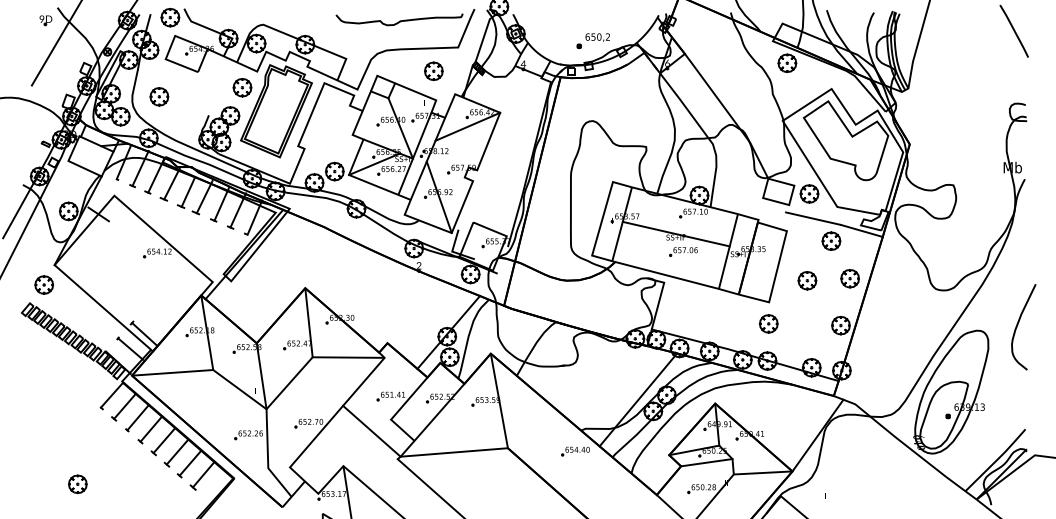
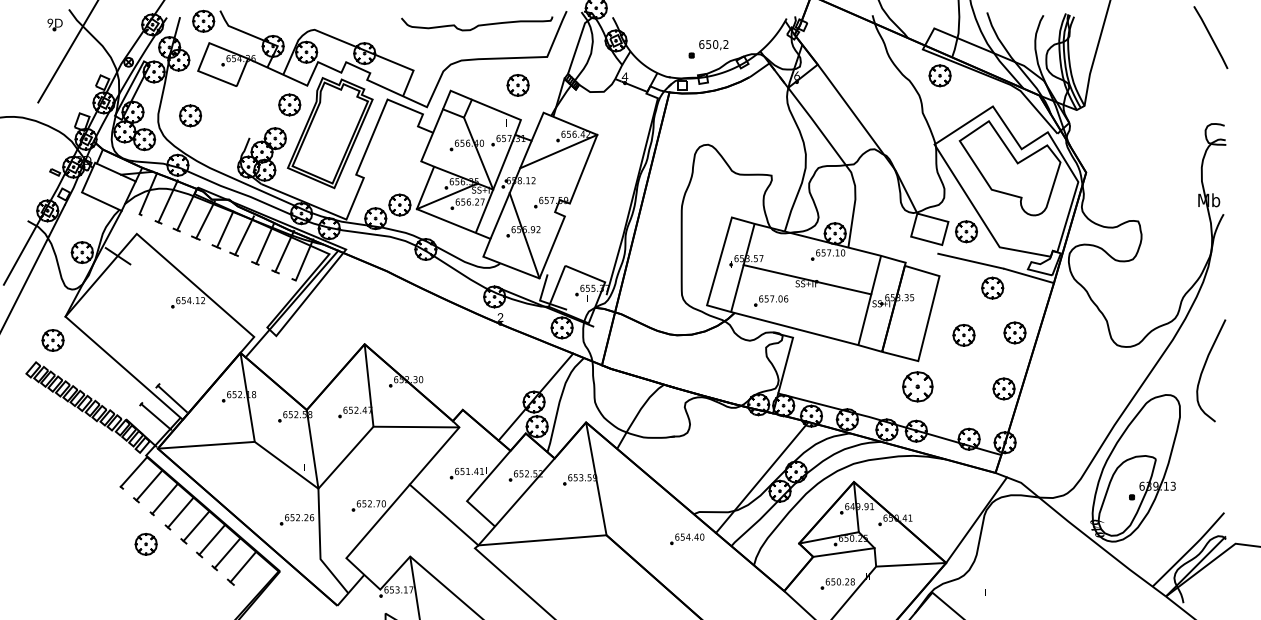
part: (683, 251) -> (771, 300), moved
part: (768, 323) -> (917, 386), size x1.4
curve: (1018, 323) -> (1205, 366), moved
part: (77, 484) -> (145, 544), moved

